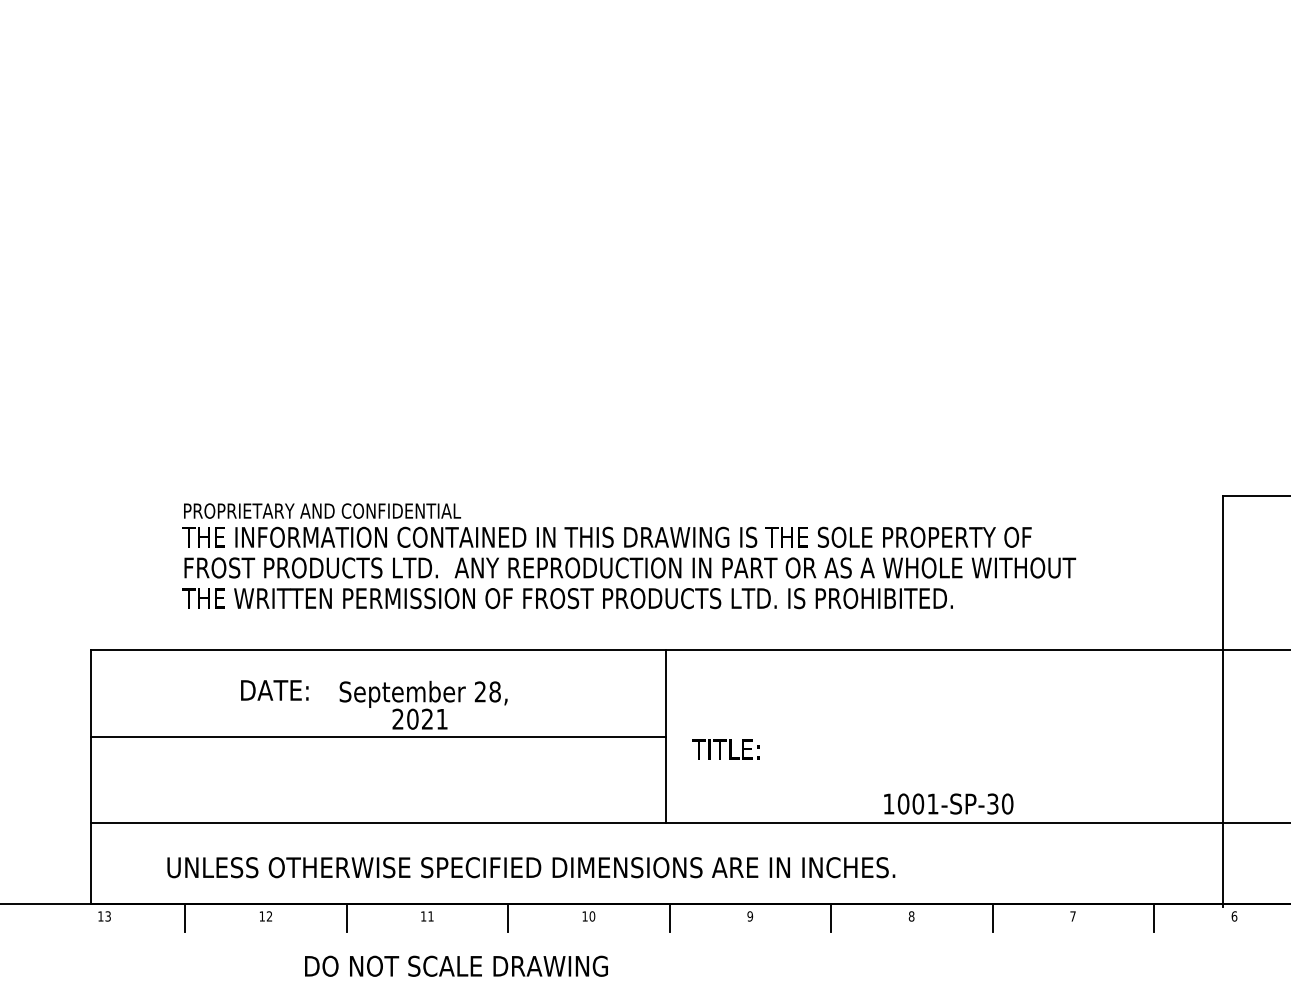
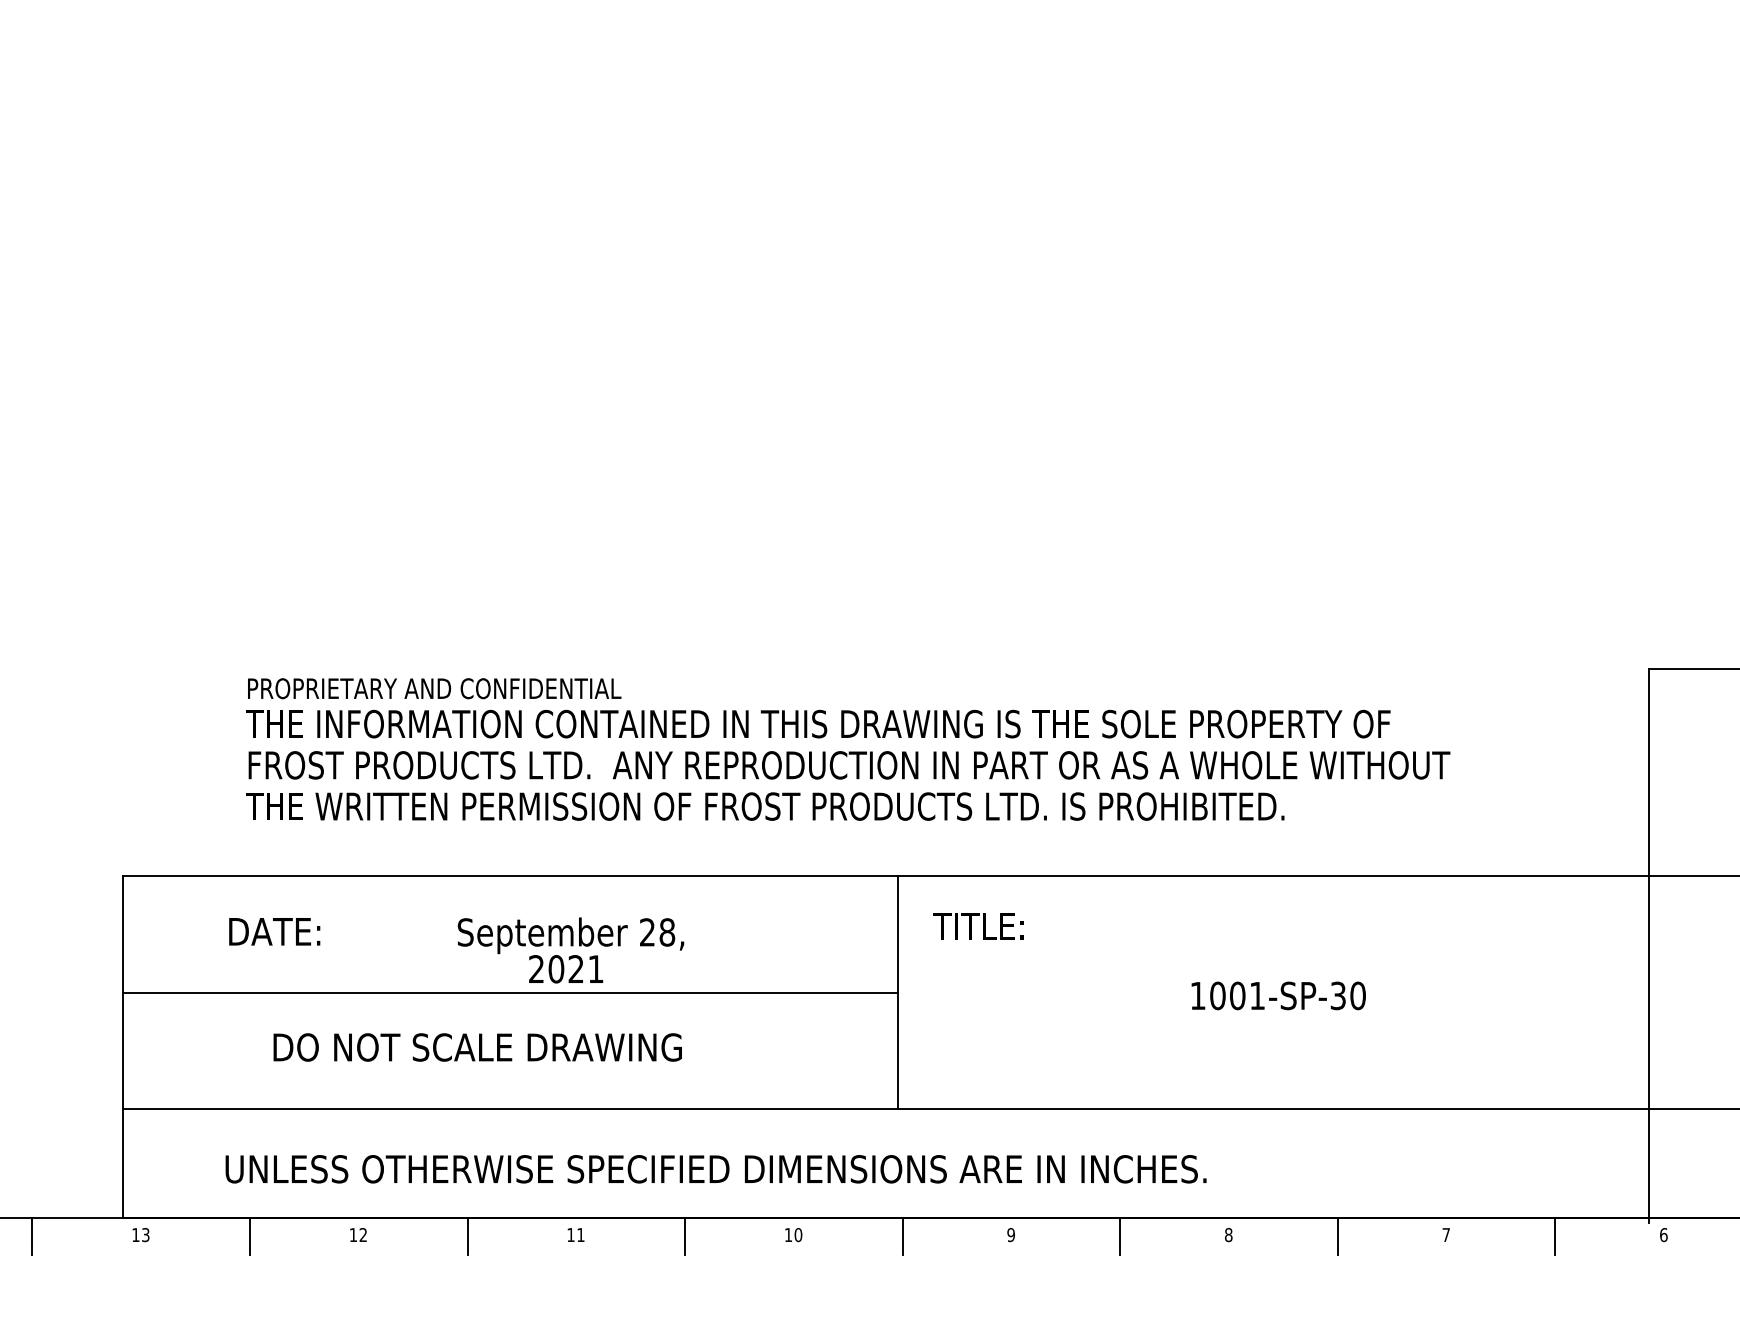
text: (274, 690) -> (274, 931), moved
text: (725, 749) -> (977, 926), moved
text: (948, 803) -> (1278, 995), moved
line: (24, 917) -> (33, 1236), added
text: (456, 965) -> (477, 1046), moved

